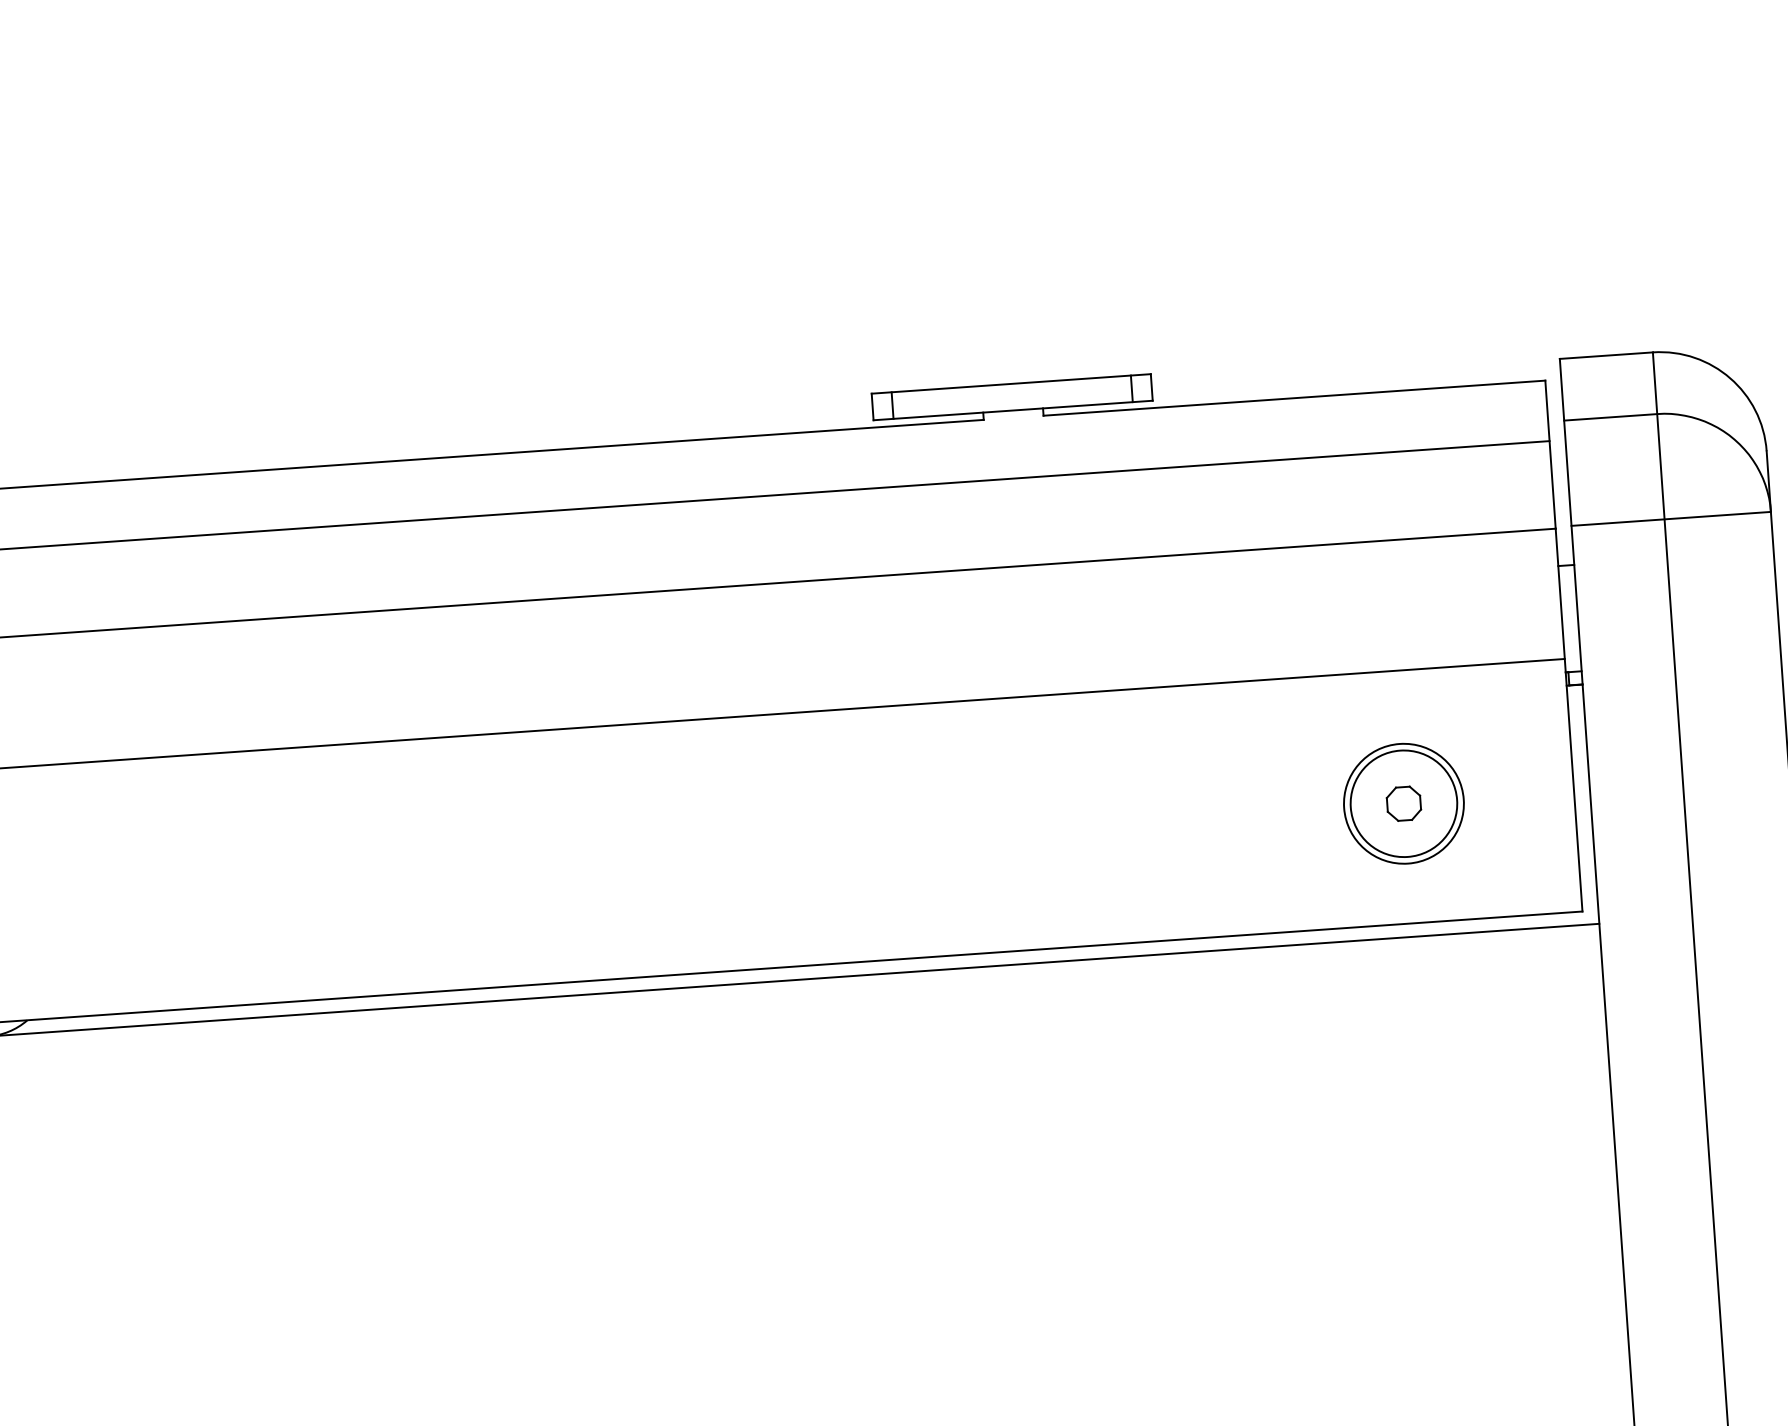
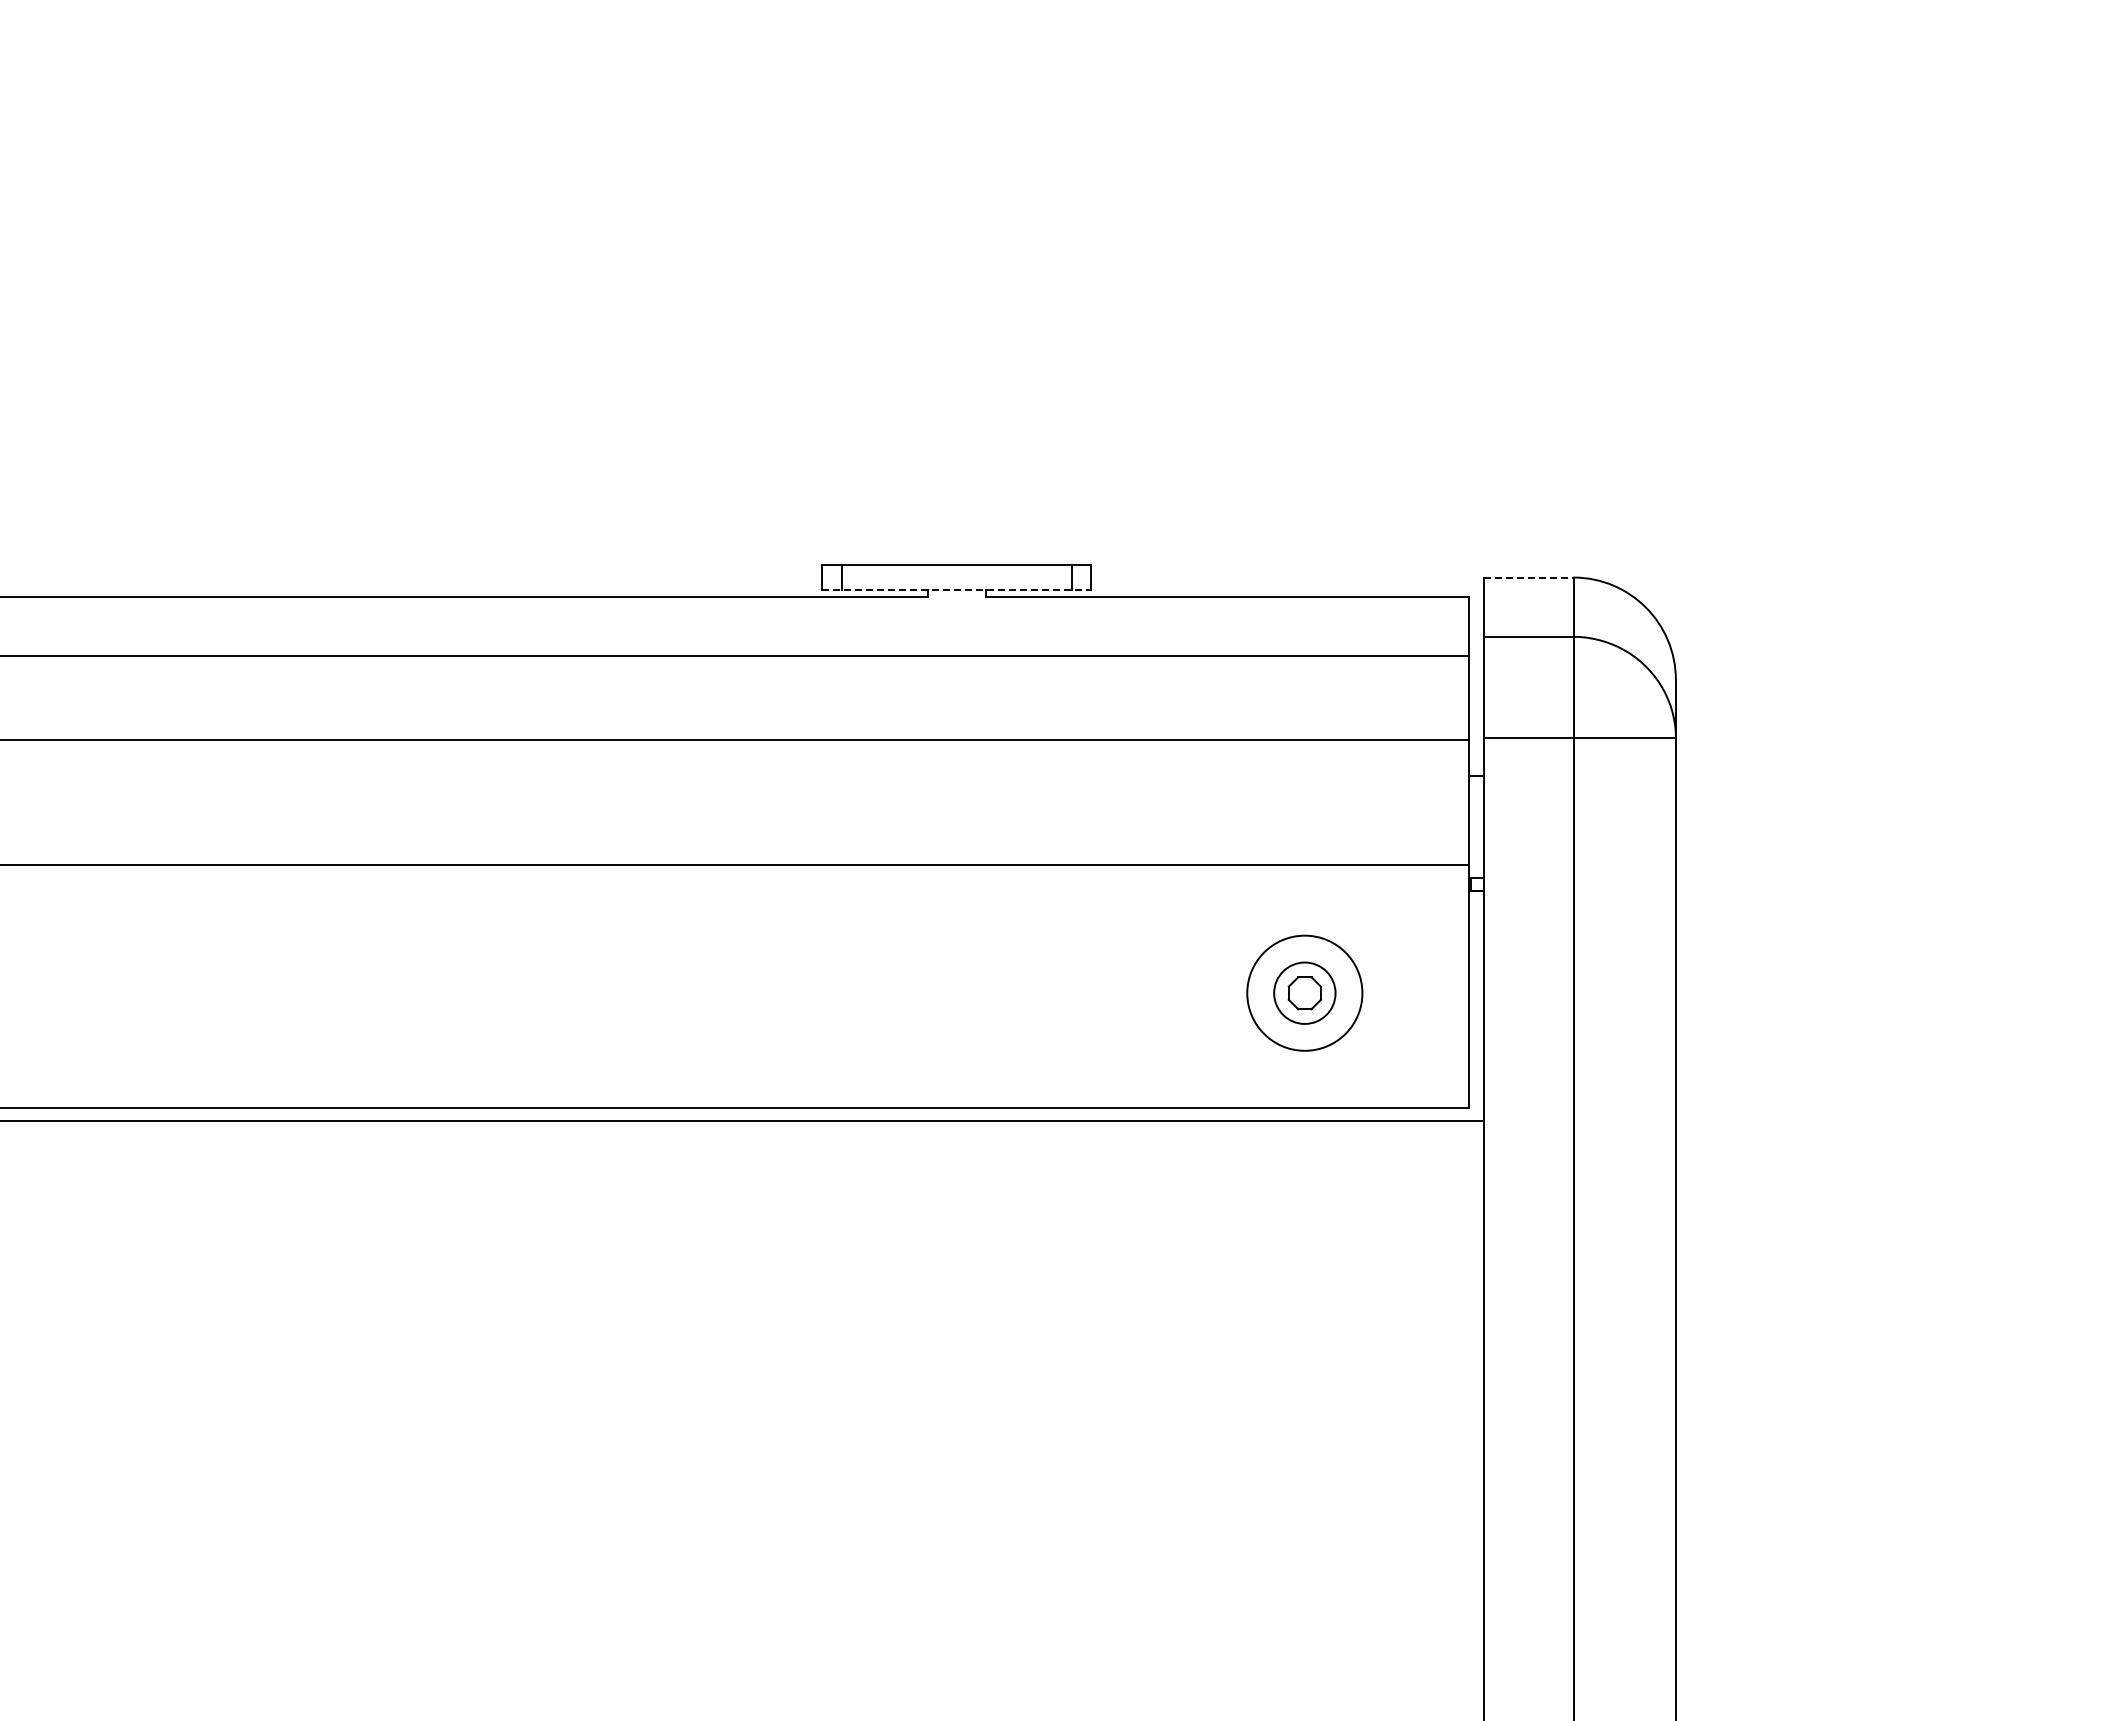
line: (1606, 355) -> (1528, 577), solid -> dashed
line: (1013, 410) -> (957, 590), solid -> dashed
circle: (1403, 804) -> (1304, 993), size x0.6

